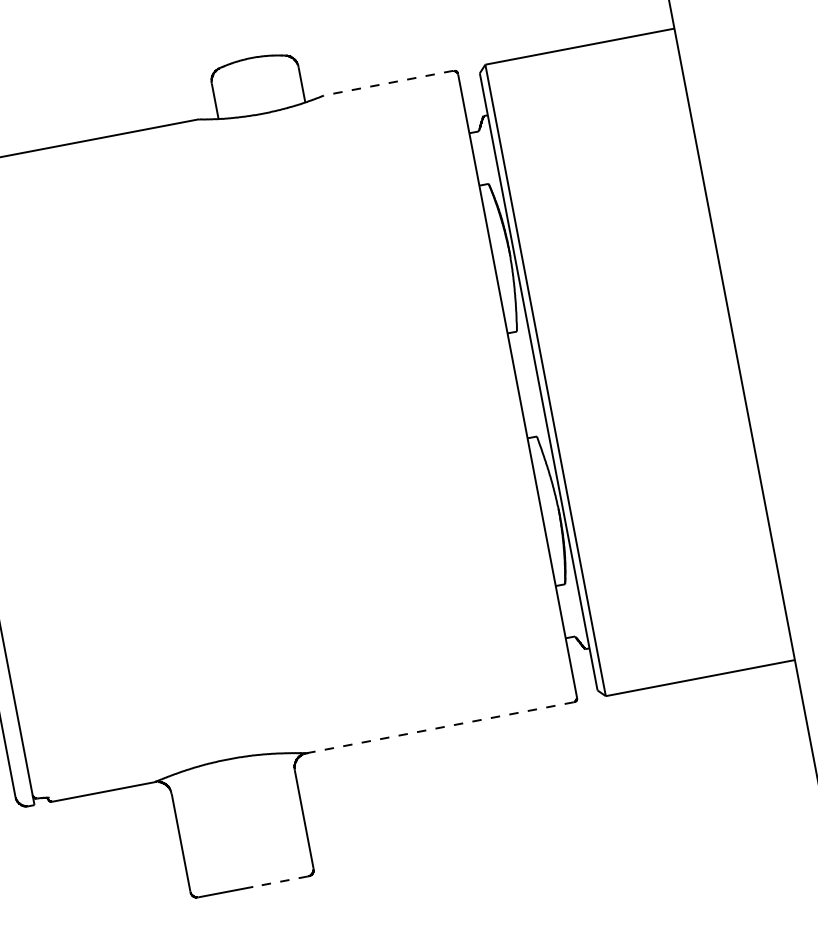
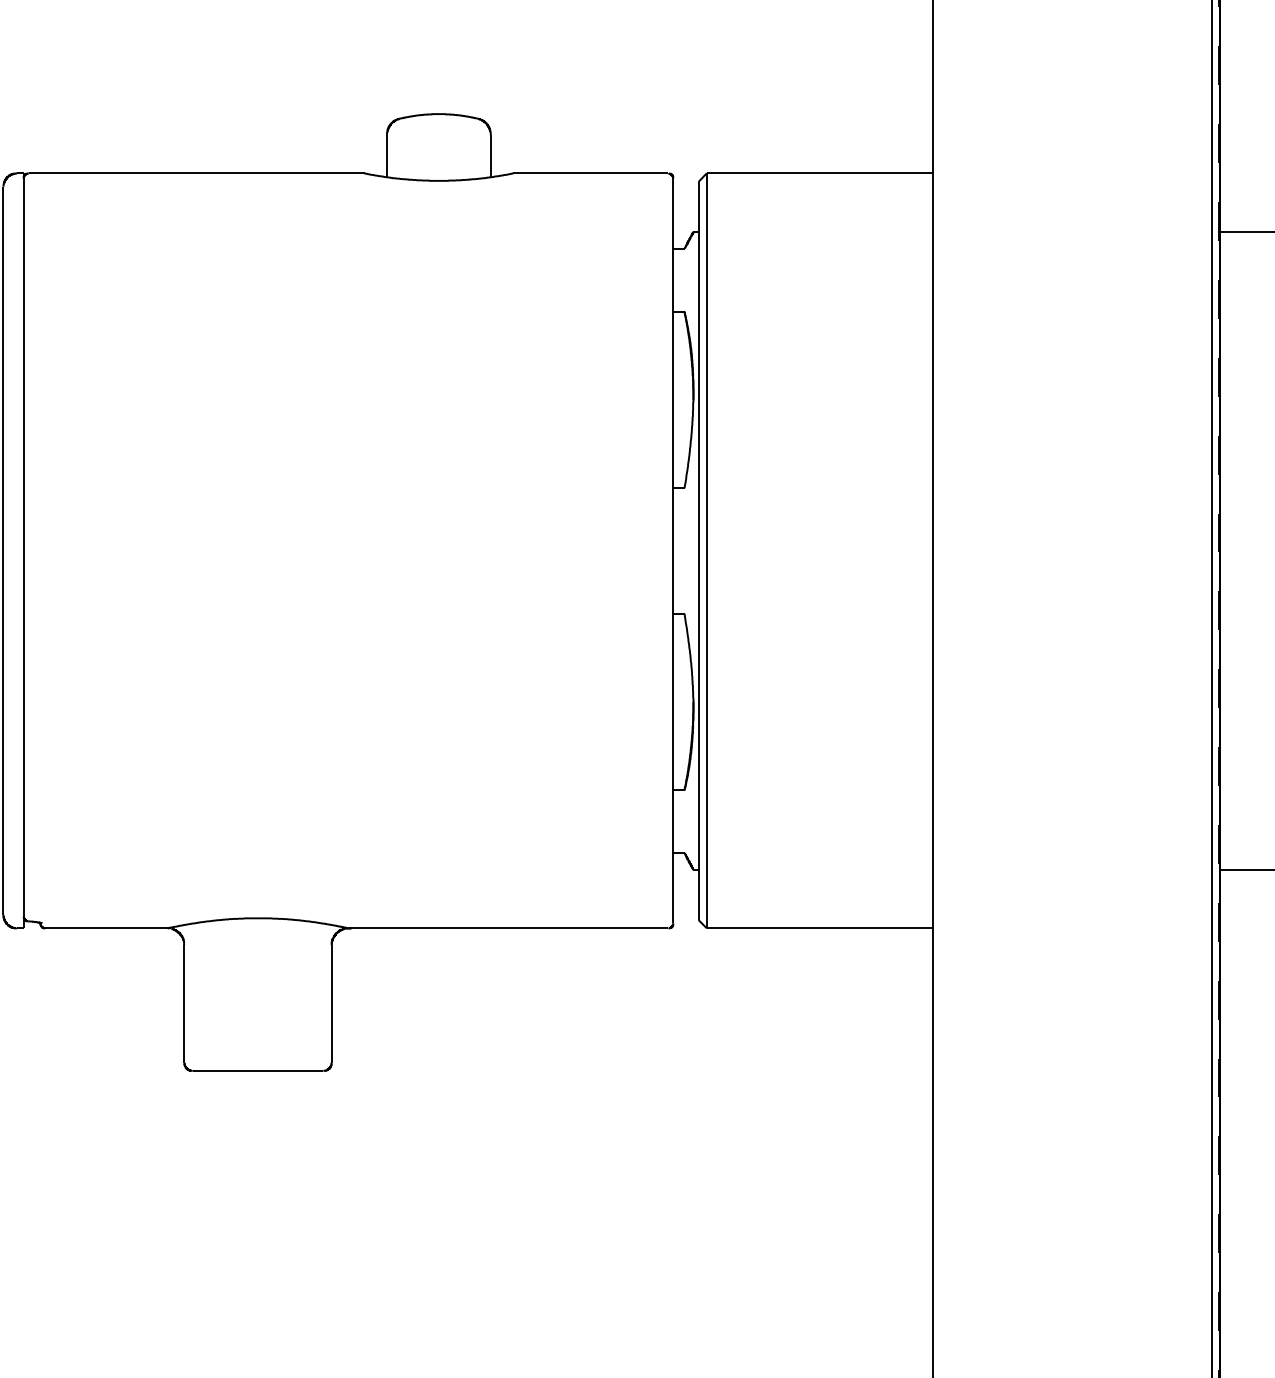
line: (388, 83) -> (590, 173), dashed -> solid
line: (440, 727) -> (508, 928), dashed -> solid
line: (280, 881) -> (290, 1070), dashed -> solid

